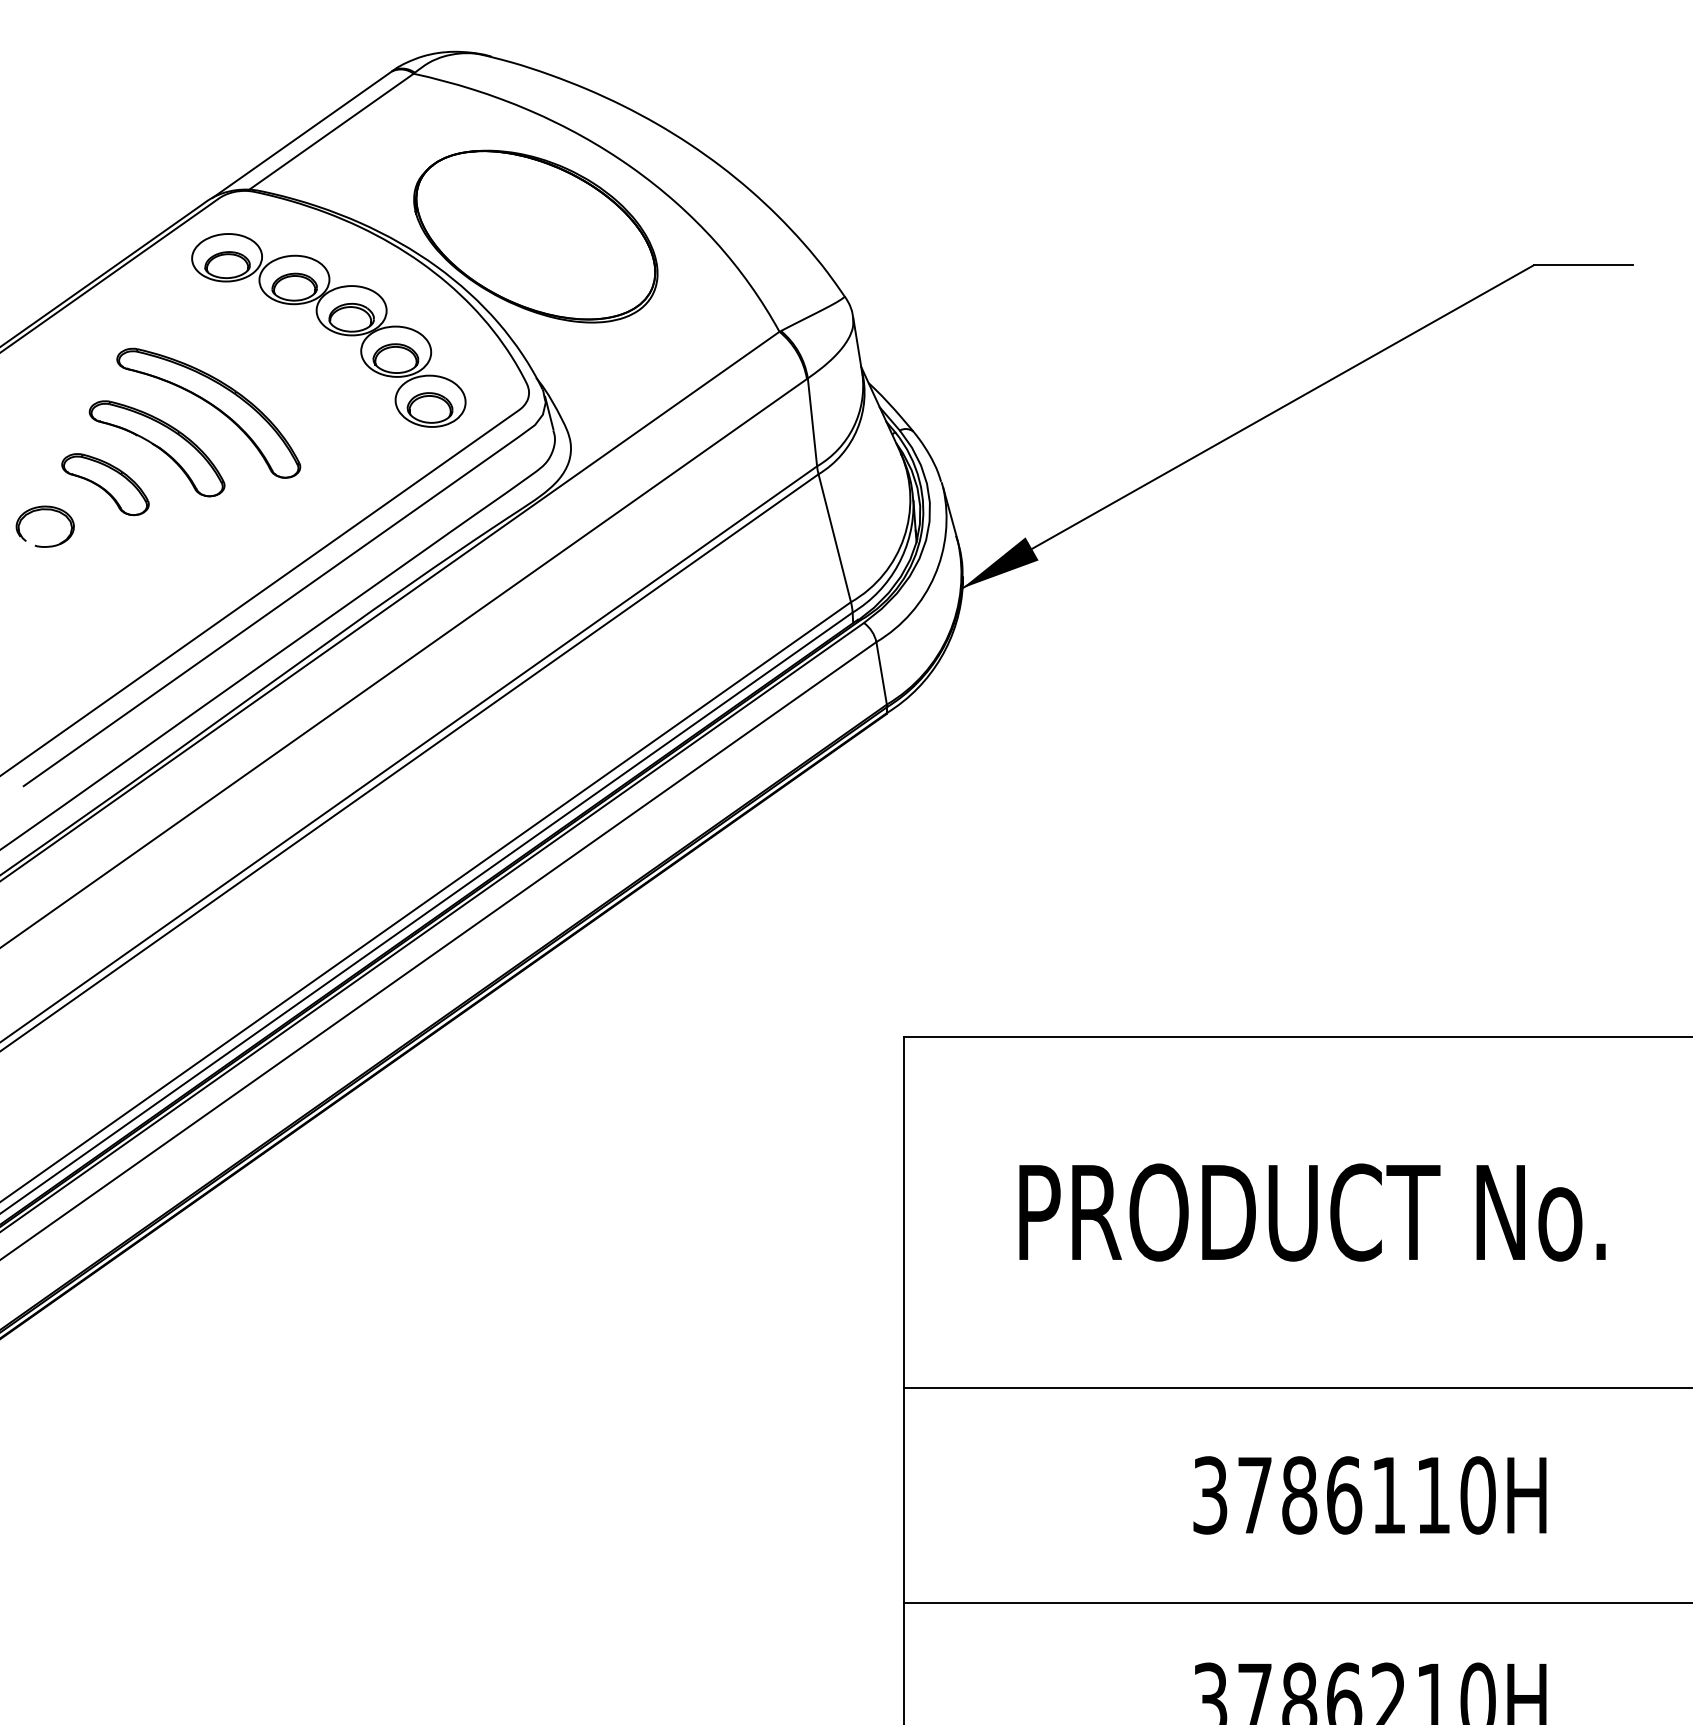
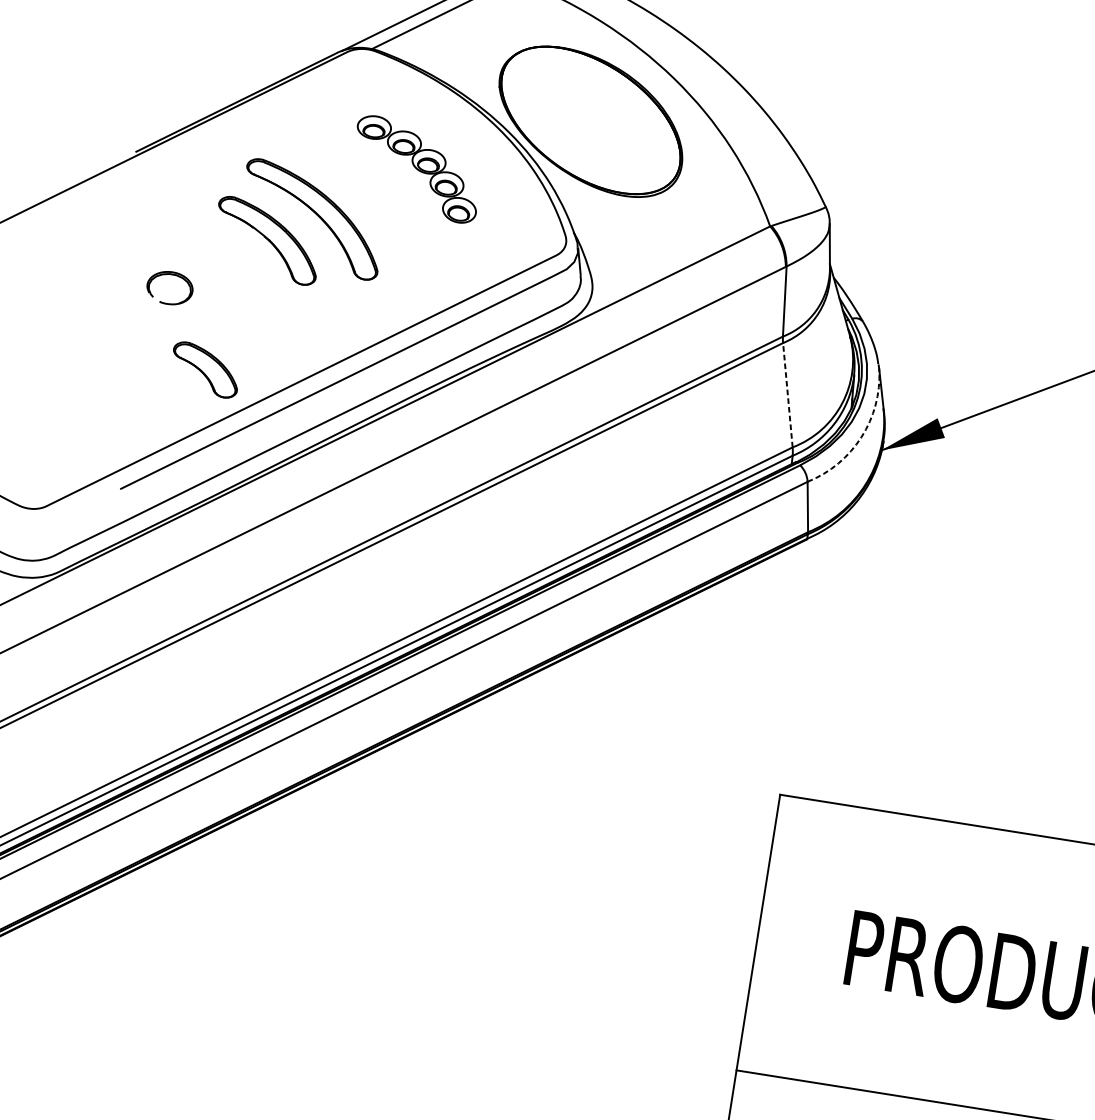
part: (328, 330) -> (416, 169), size x0.6
part: (105, 484) -> (205, 369), moved
line: (834, 538) -> (787, 395), solid -> dashed
arc: (934, 575) -> (861, 436), solid -> dashed

